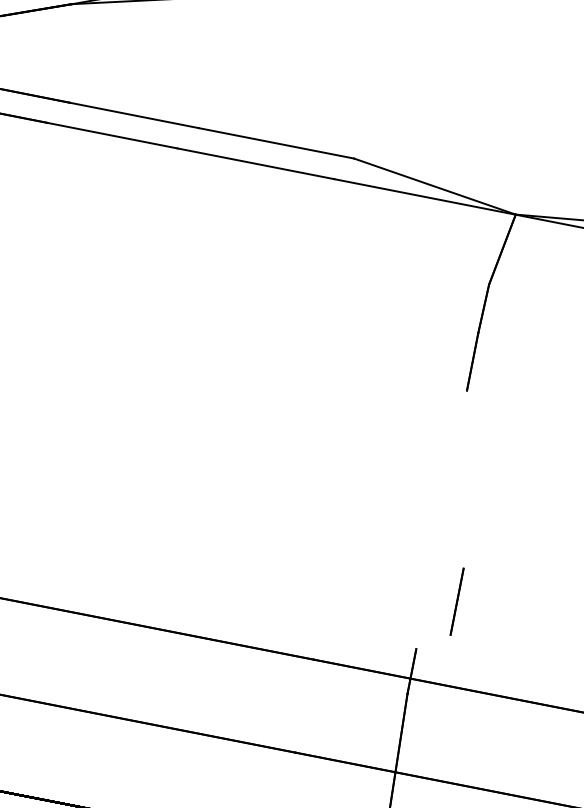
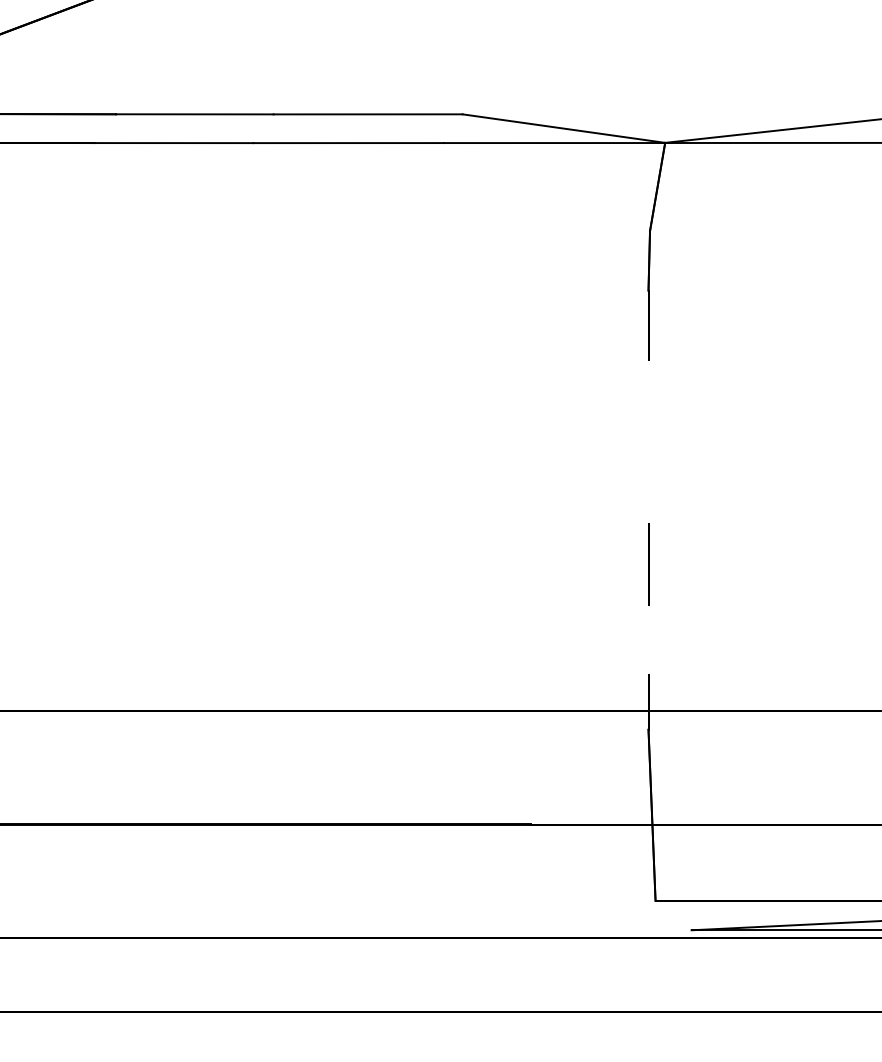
line: (457, 601) -> (648, 564), moved

